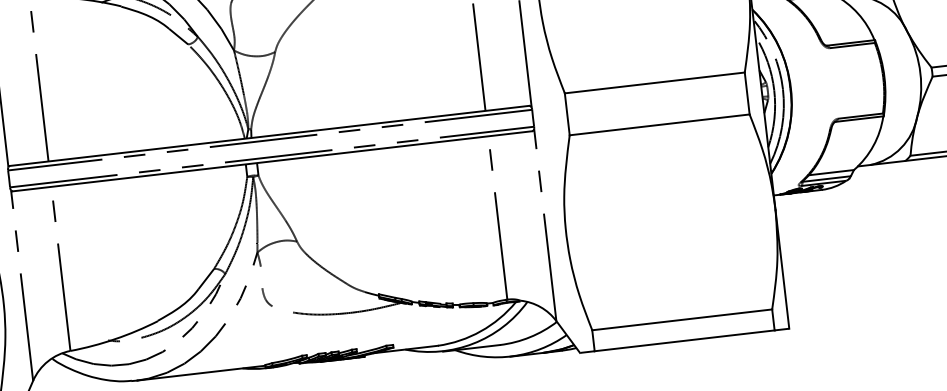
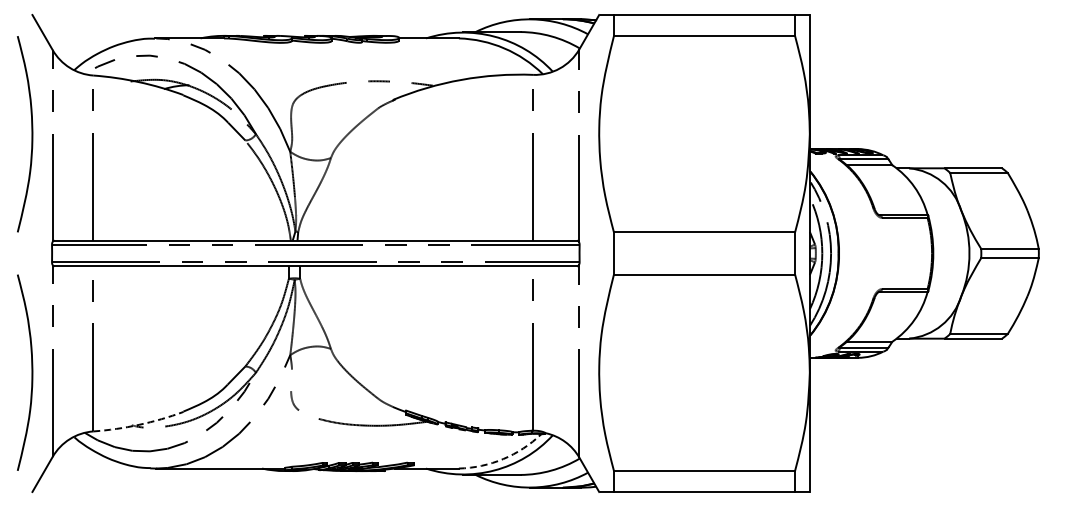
arc: (481, 331) -> (503, 459), solid -> dashed
arc: (115, 338) -> (139, 424), solid -> dashed

